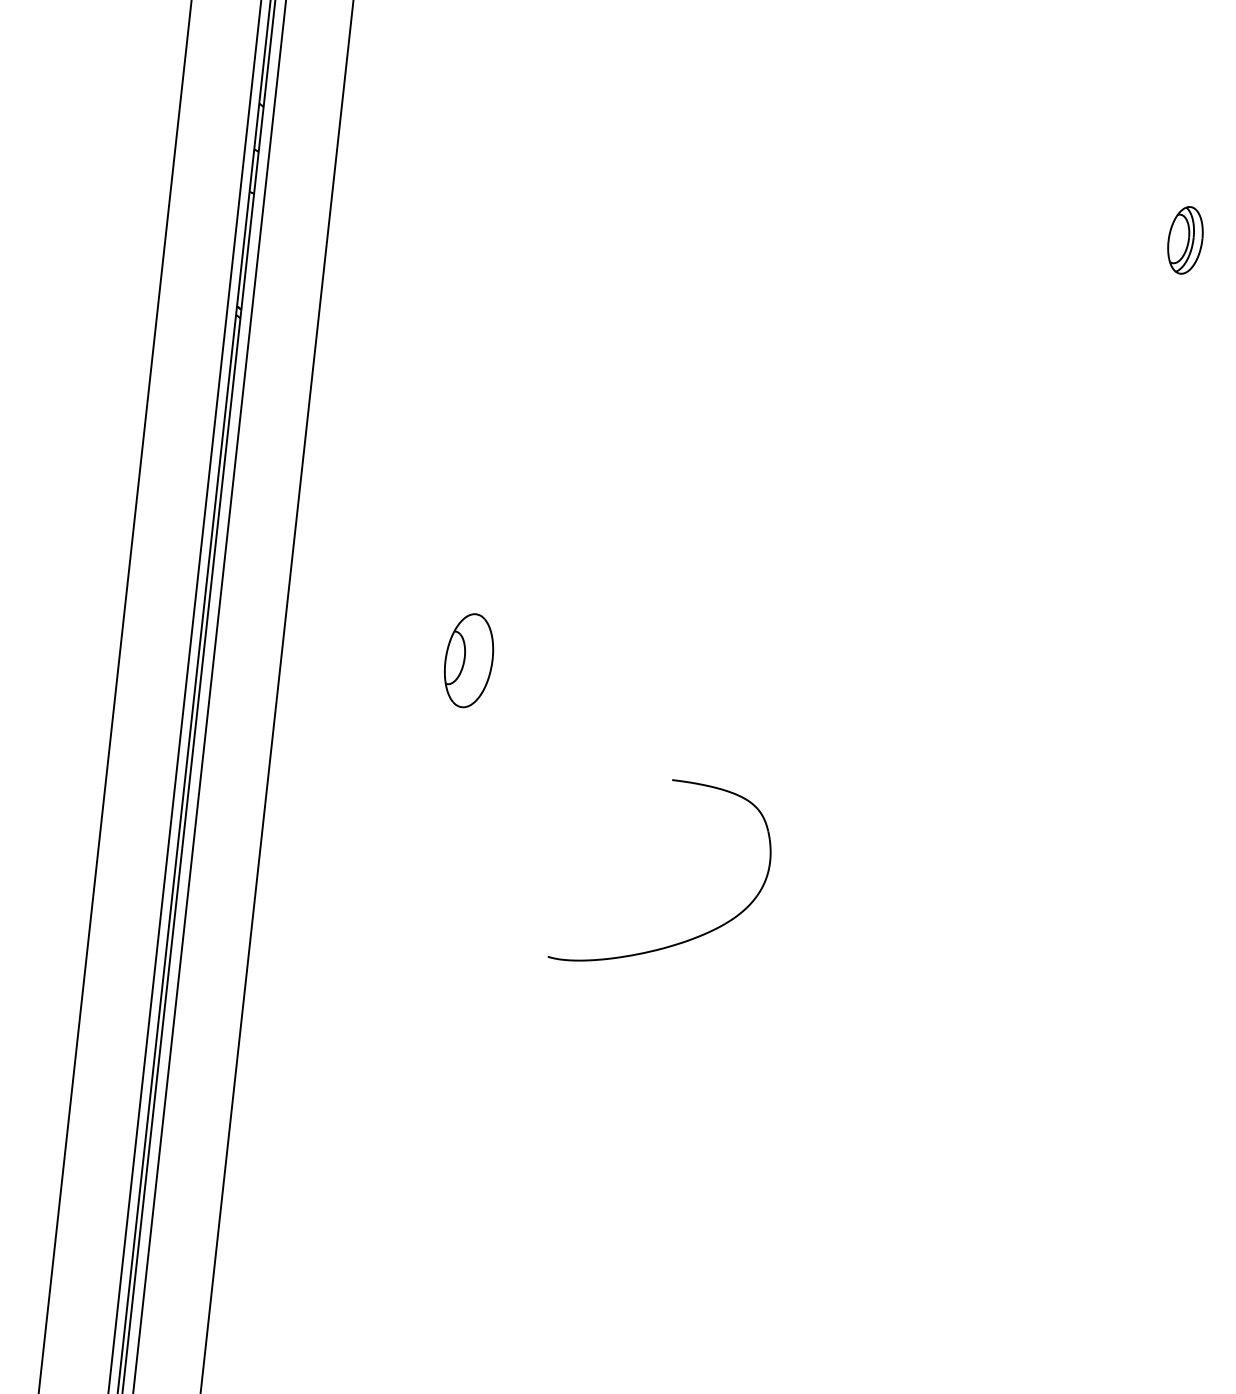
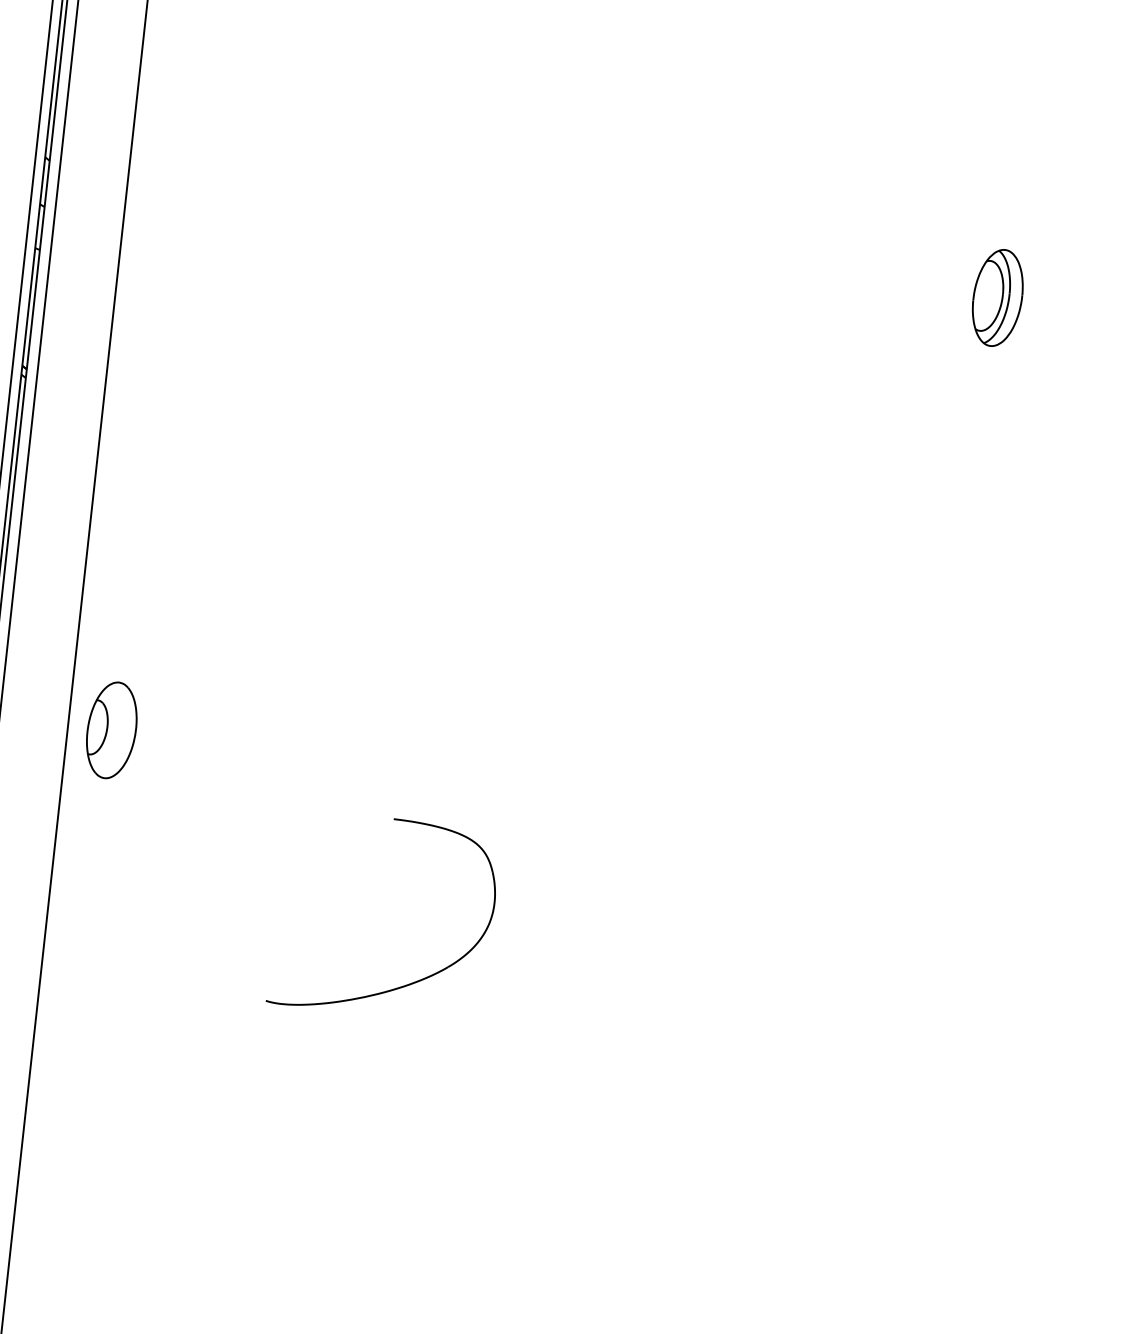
part: (1185, 240) -> (997, 298), size x1.4
part: (469, 660) -> (112, 730), moved
part: (687, 939) -> (409, 983), moved

